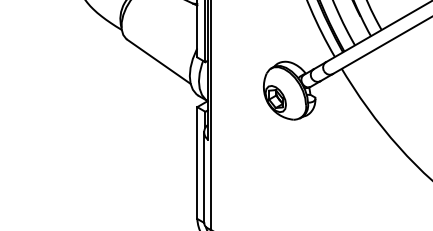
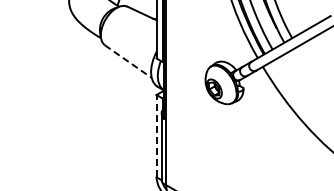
line: (159, 61) -> (128, 61), solid -> dashed
line: (197, 162) -> (156, 135), solid -> dashed

